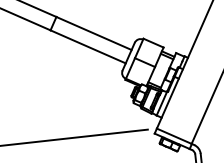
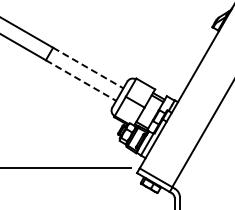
line: (94, 33) -> (88, 68), solid -> dashed
line: (88, 46) -> (81, 80), solid -> dashed

